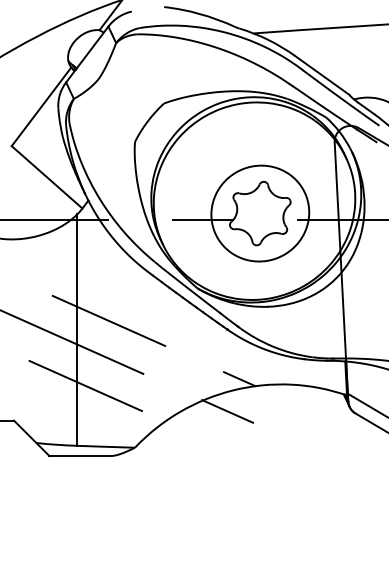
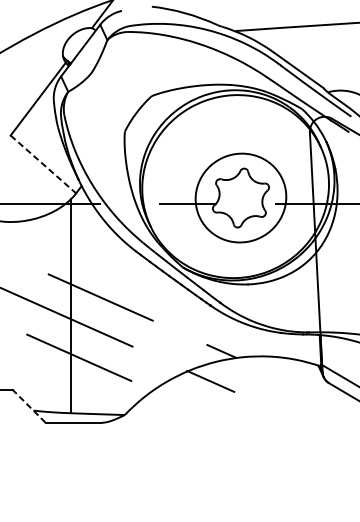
line: (47, 177) -> (43, 164), solid -> dashed
line: (31, 437) -> (28, 405), solid -> dashed

